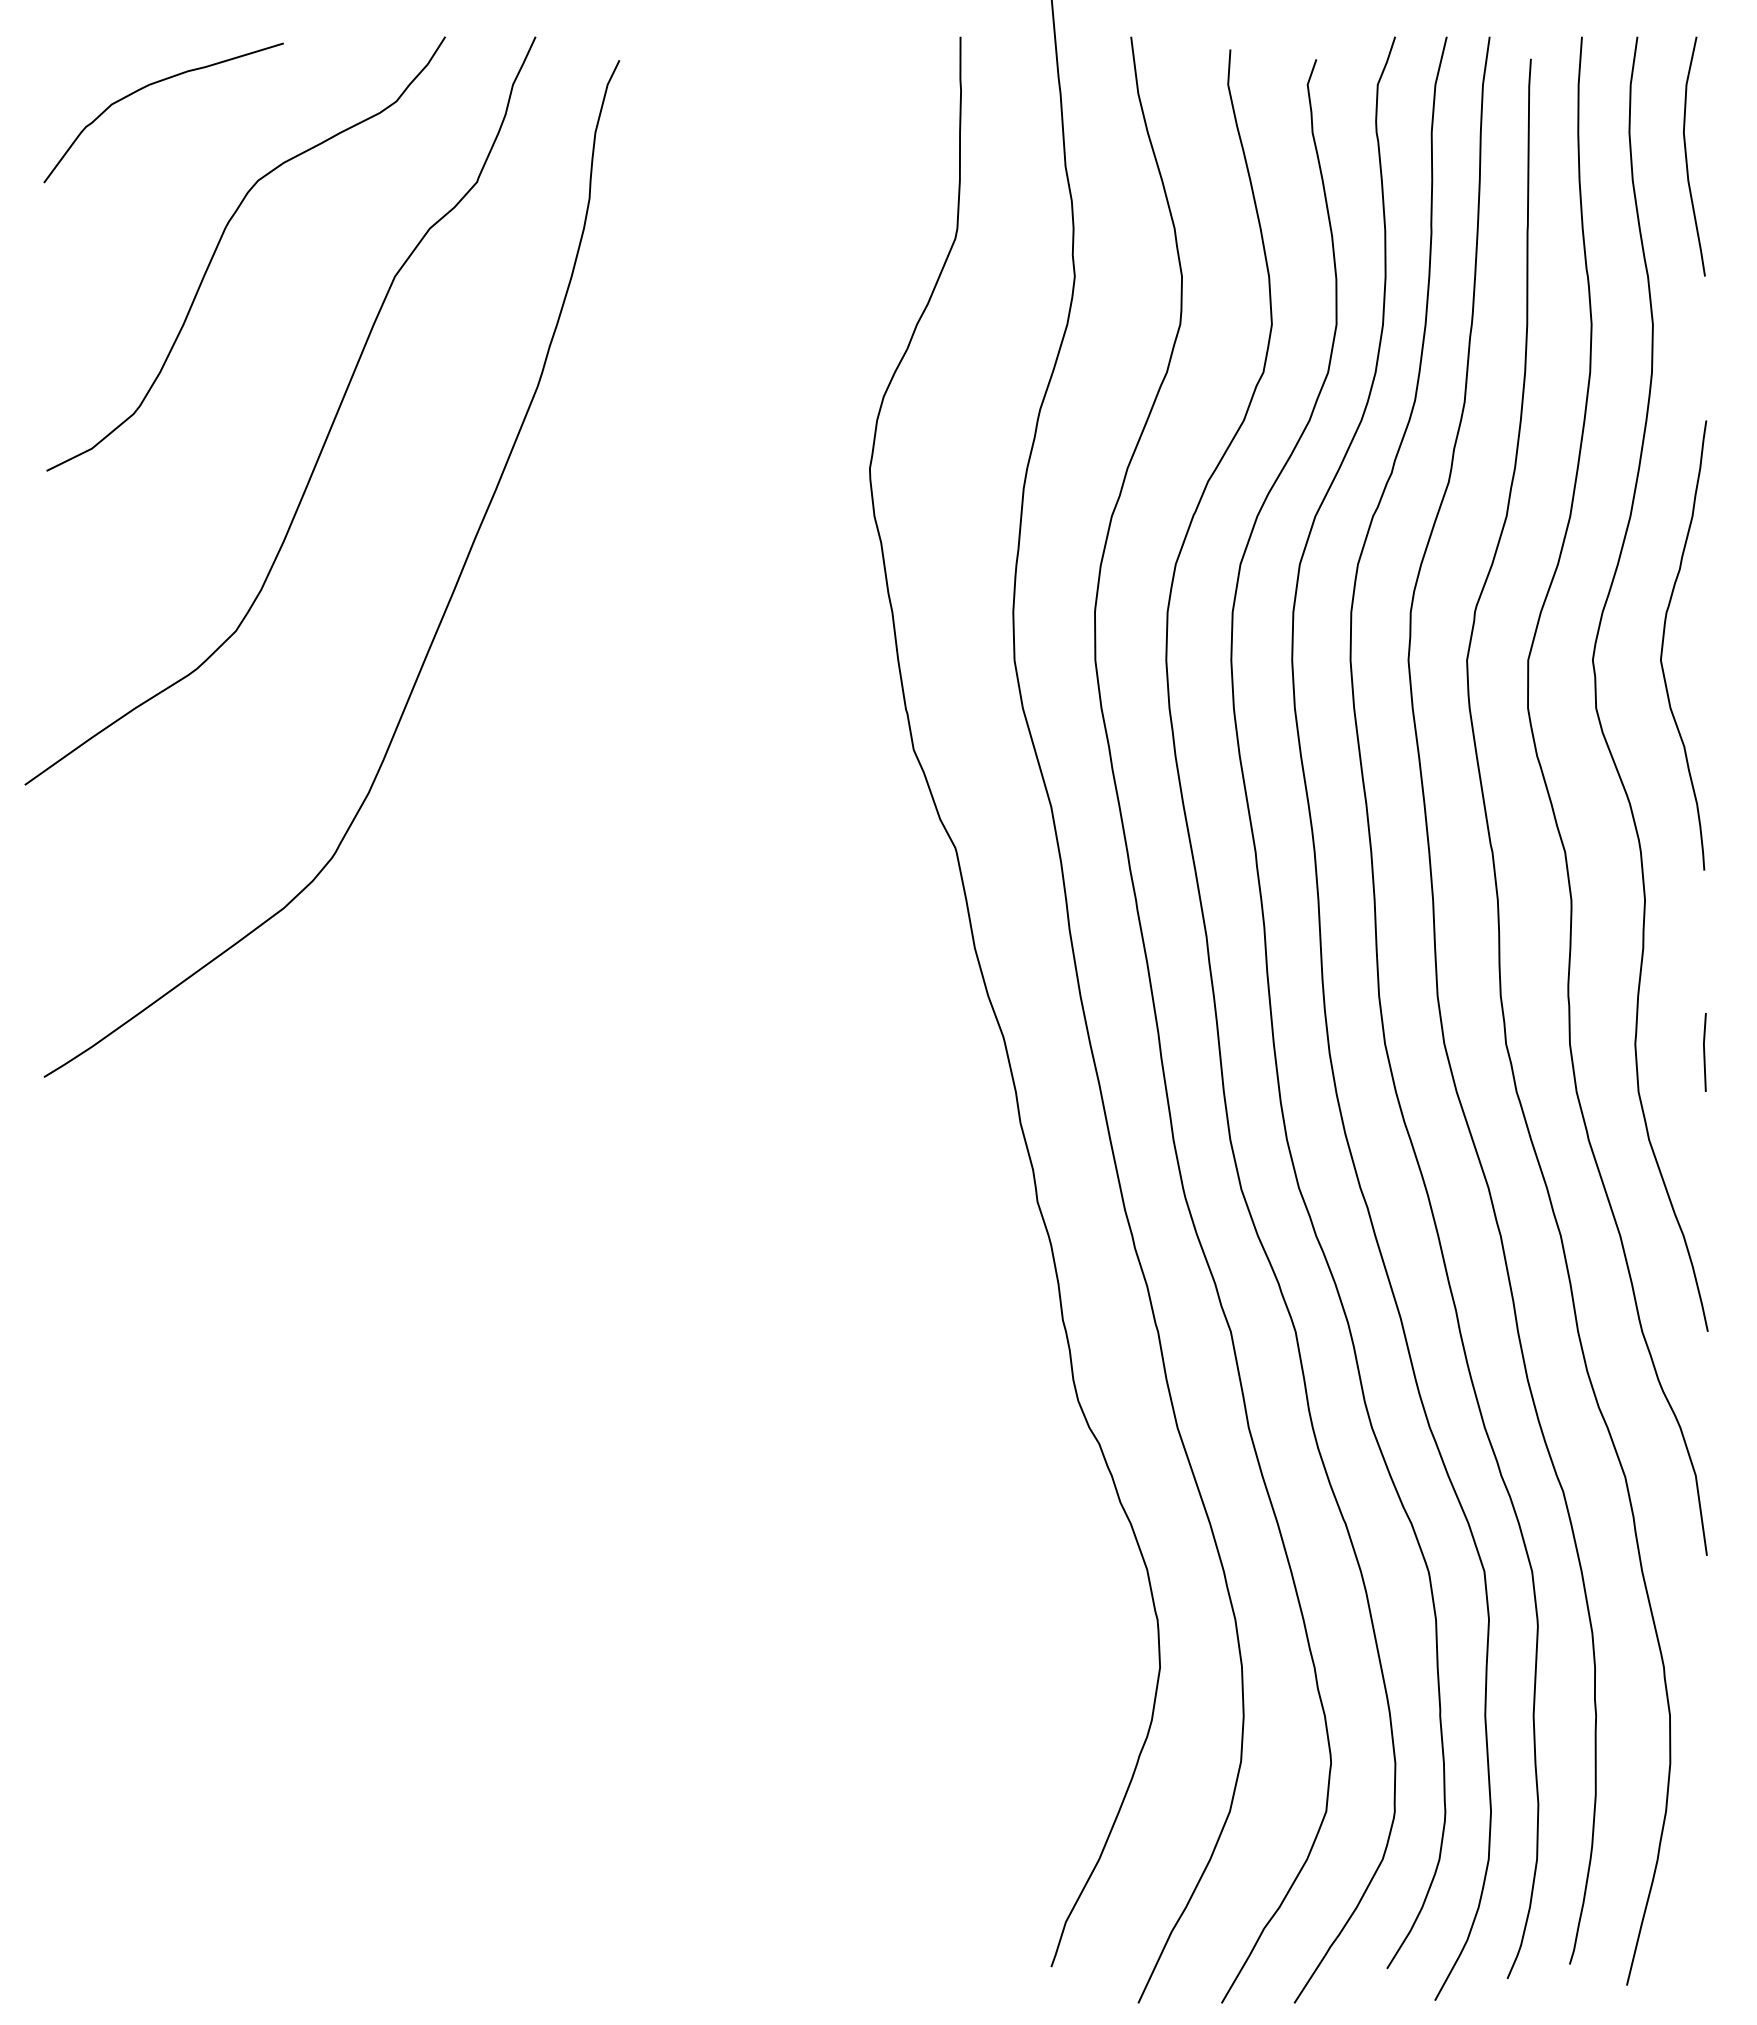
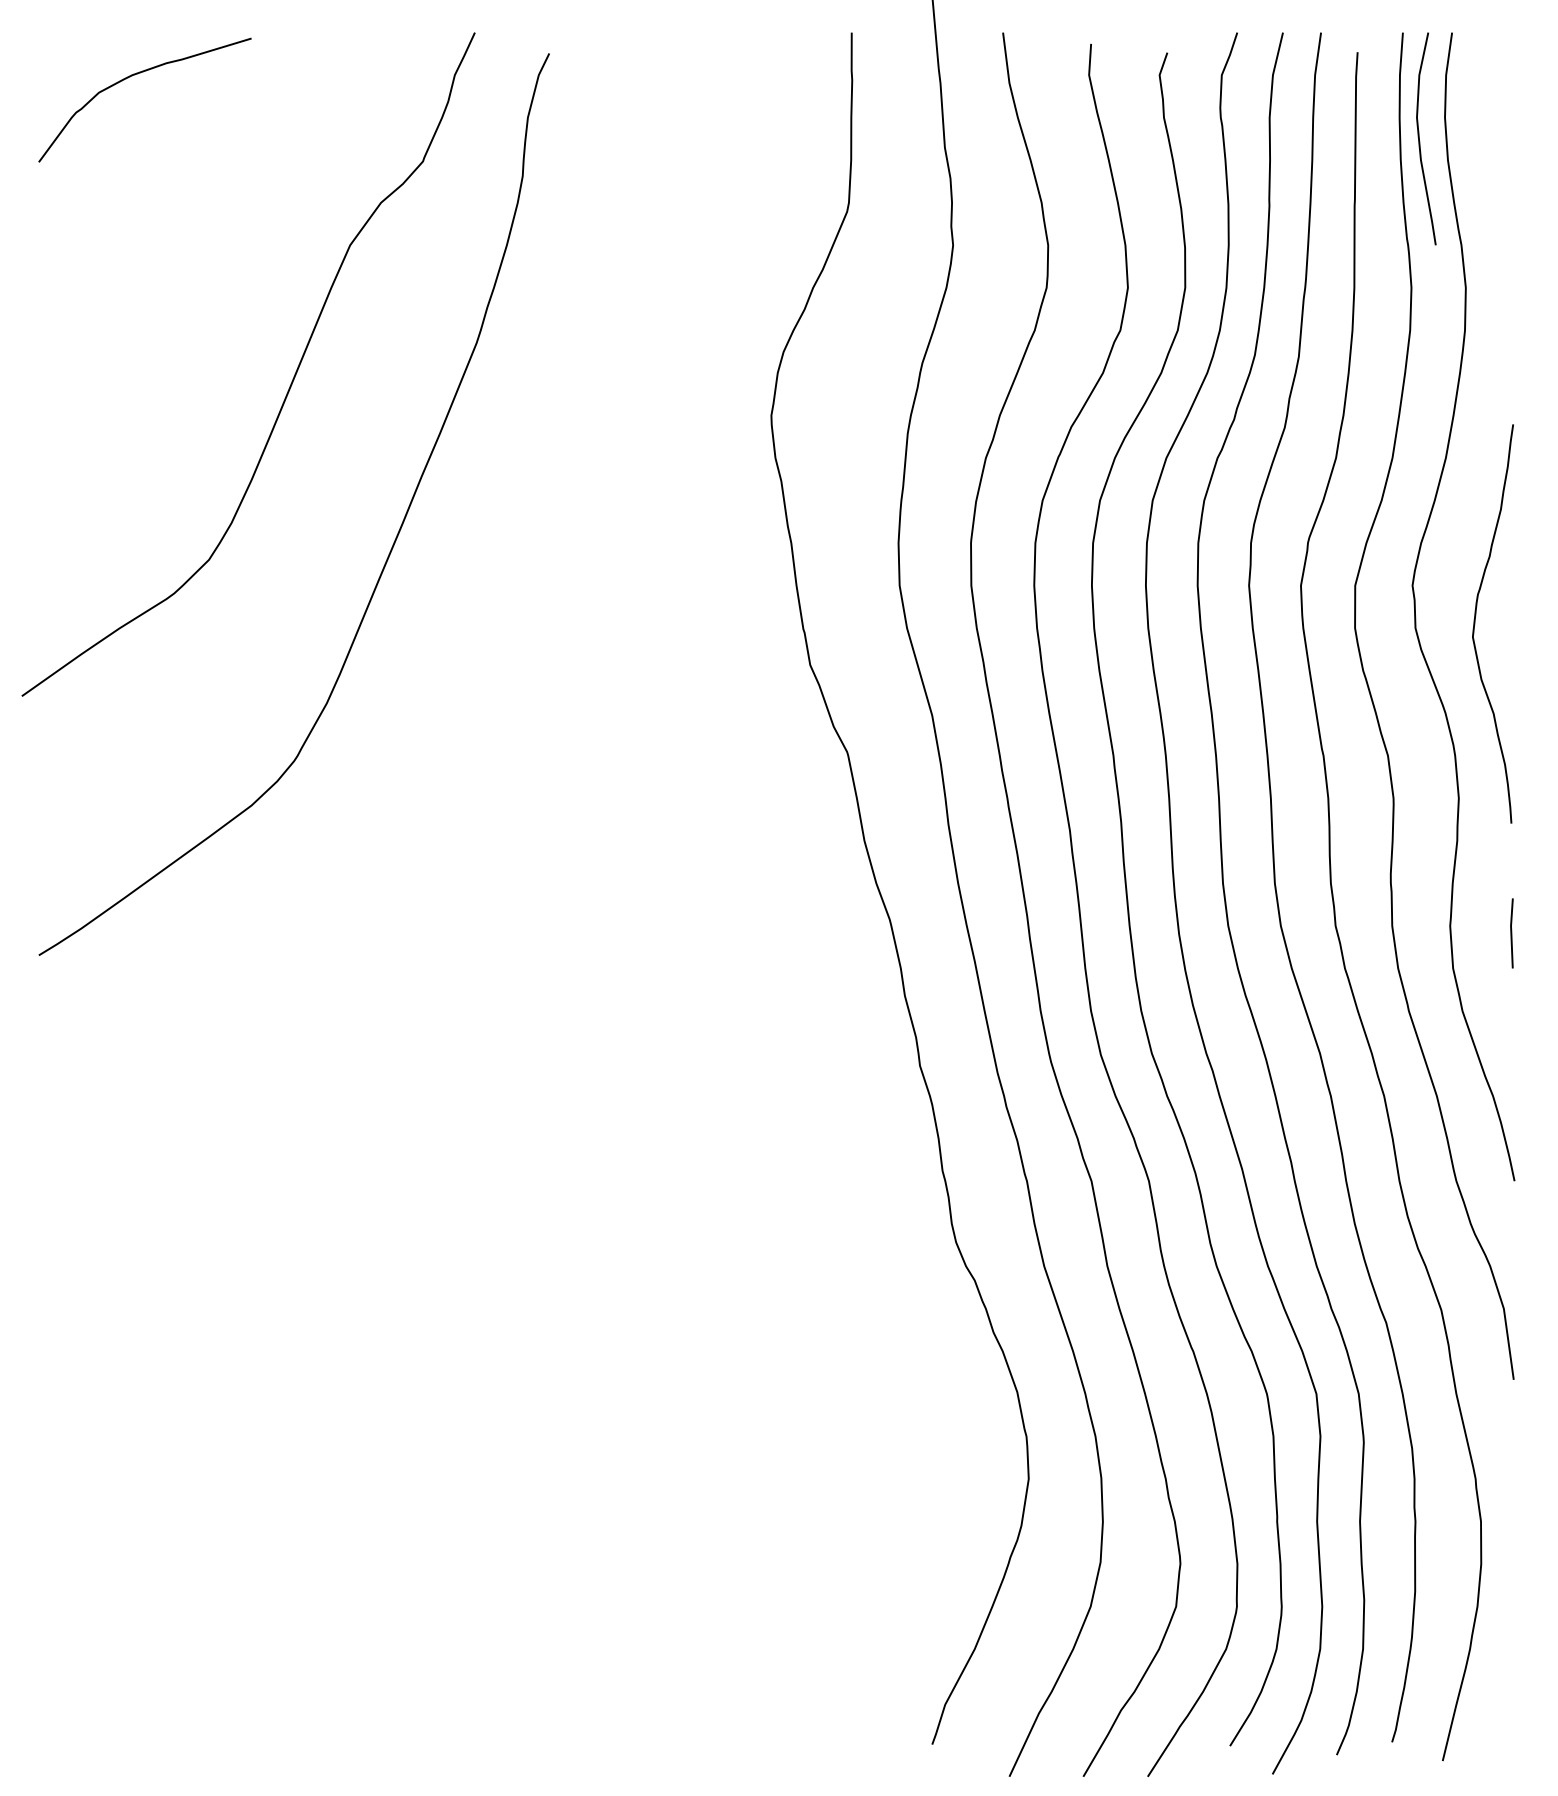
curve: (1687, 157) -> (1420, 139), moved
curve: (219, 244) -> (194, 216), removed
curve: (1663, 645) -> (1475, 623), moved

